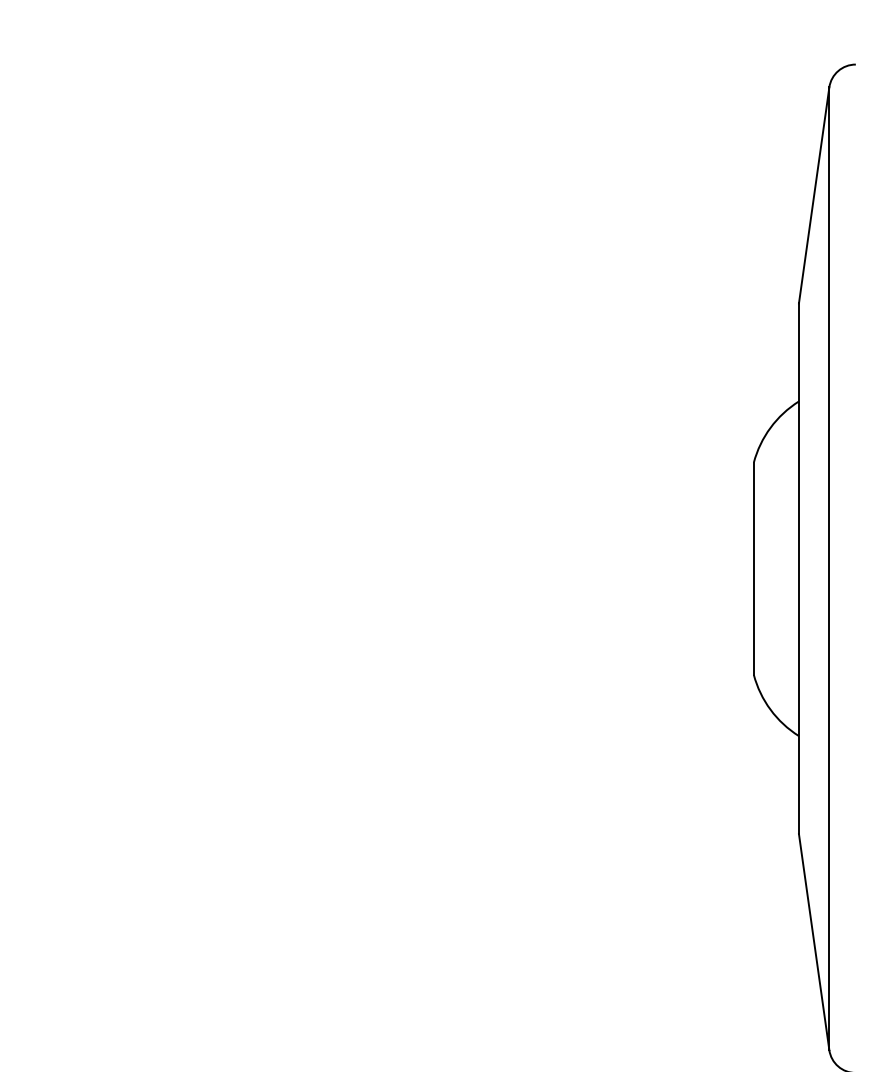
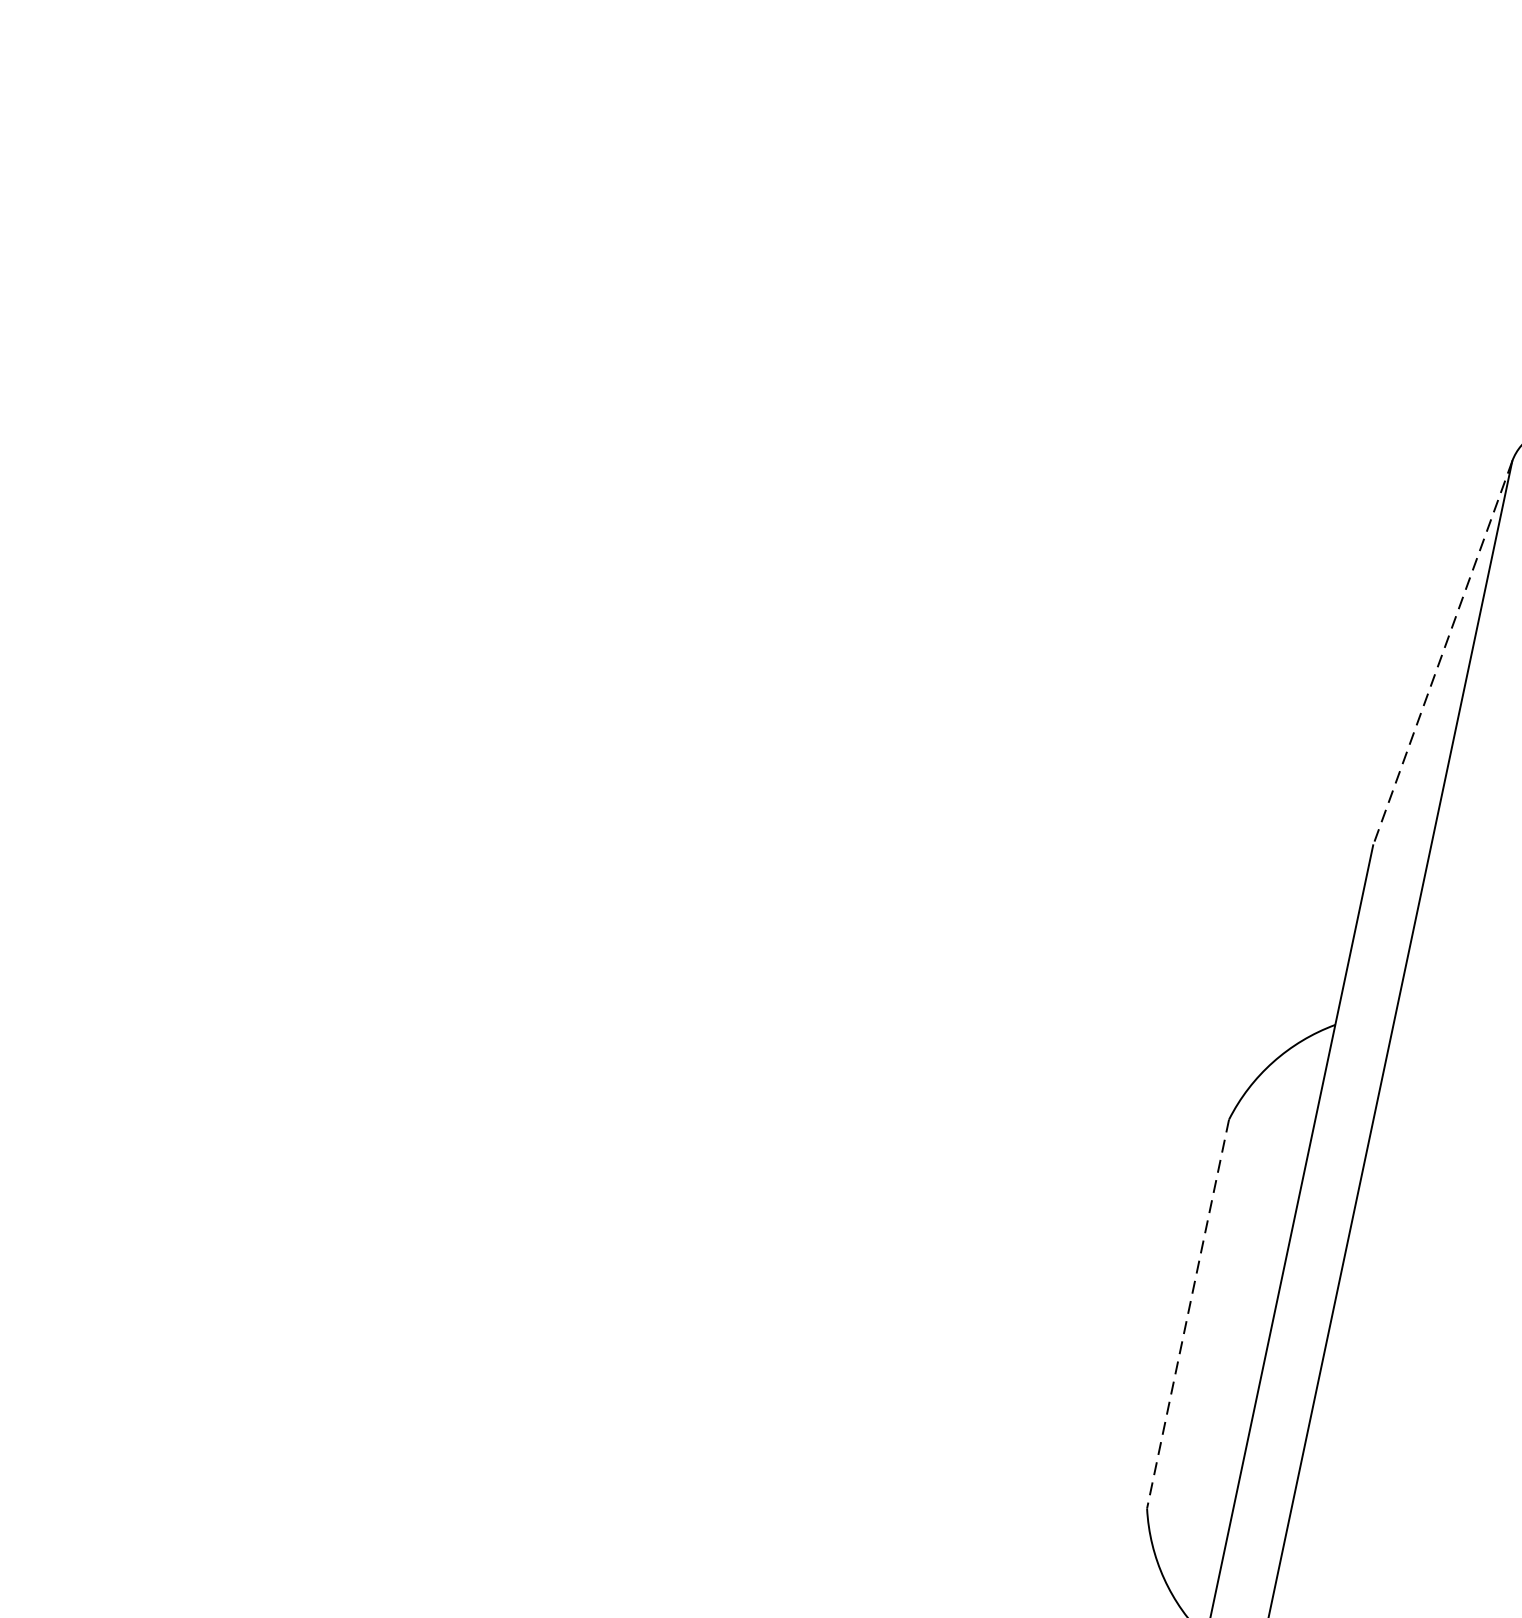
line: (814, 195) -> (1443, 653), solid -> dashed
line: (753, 569) -> (1187, 1315), solid -> dashed

